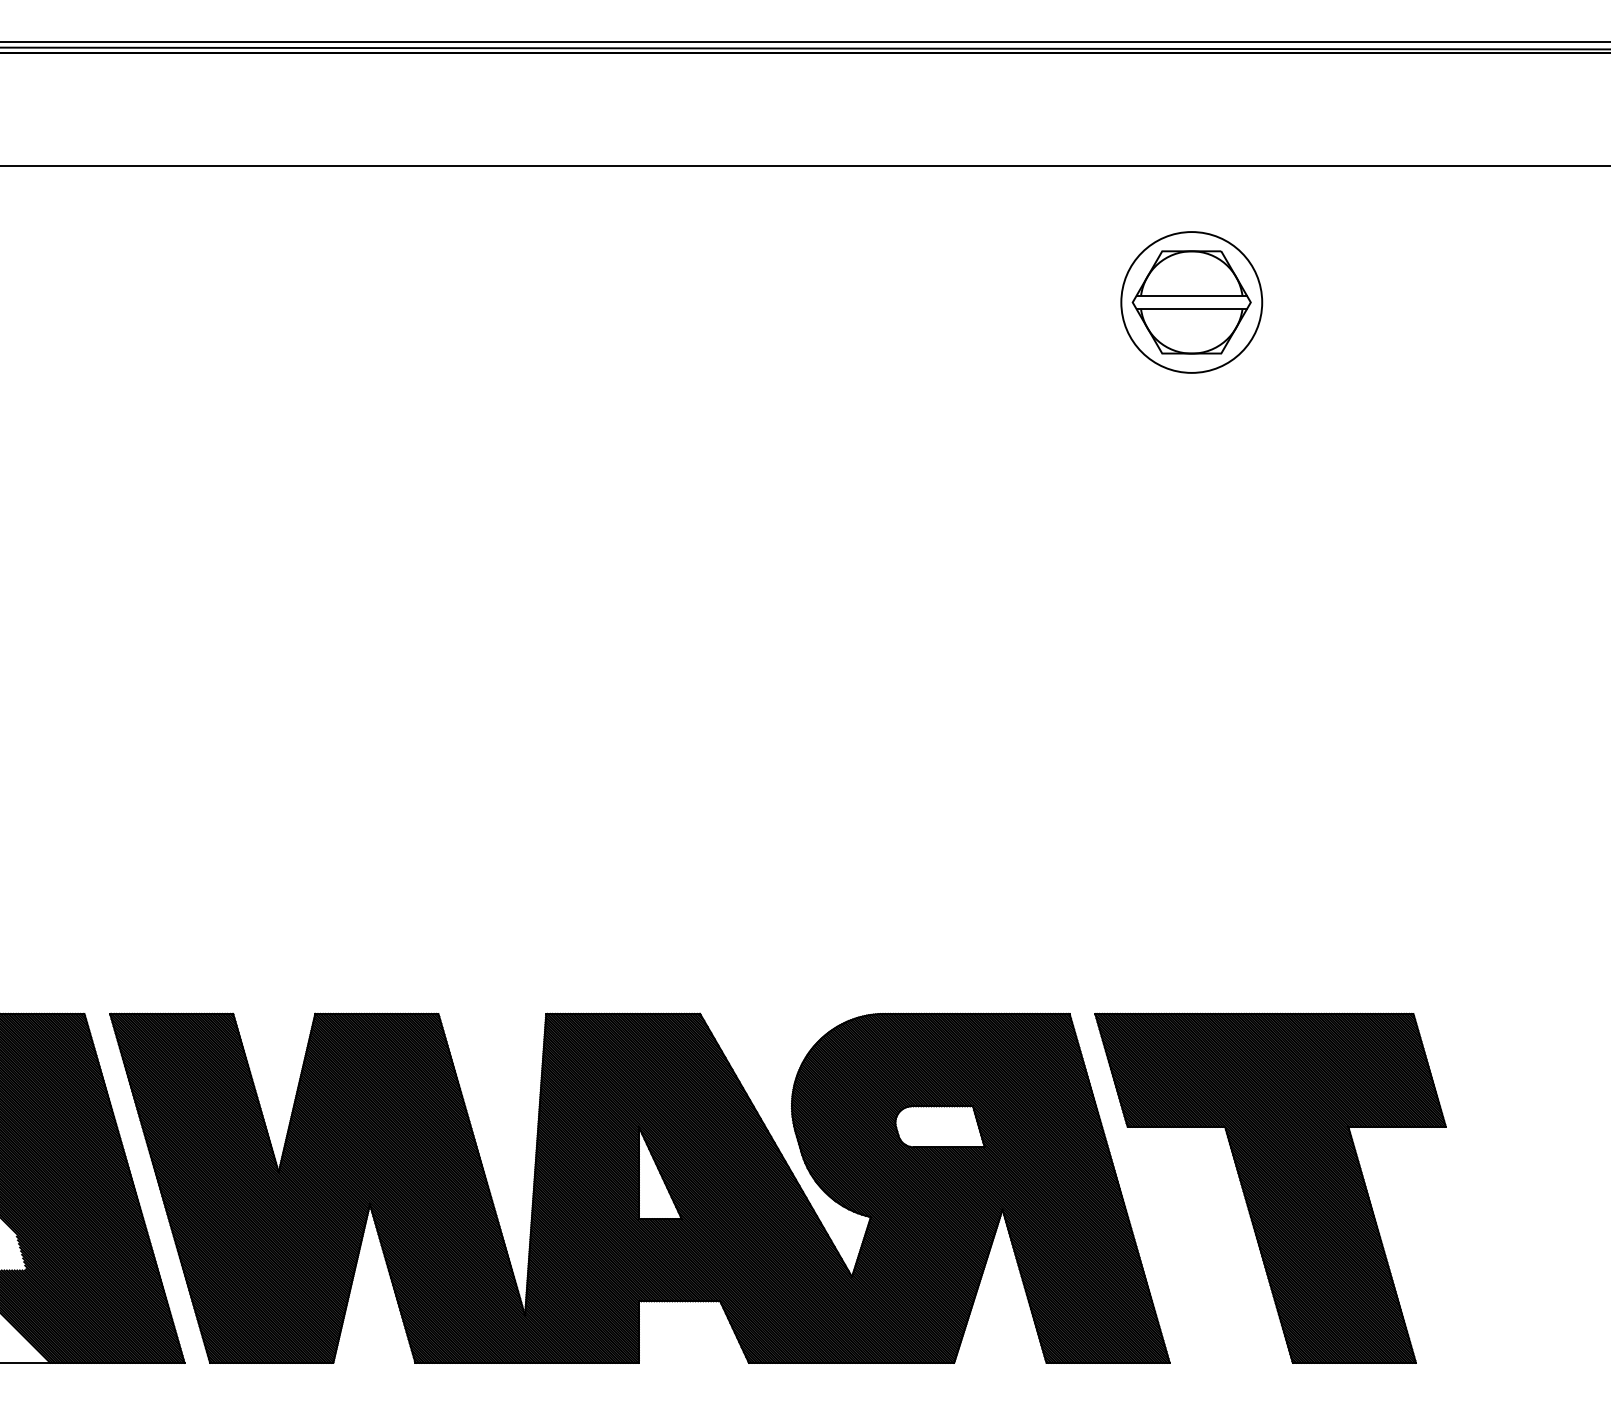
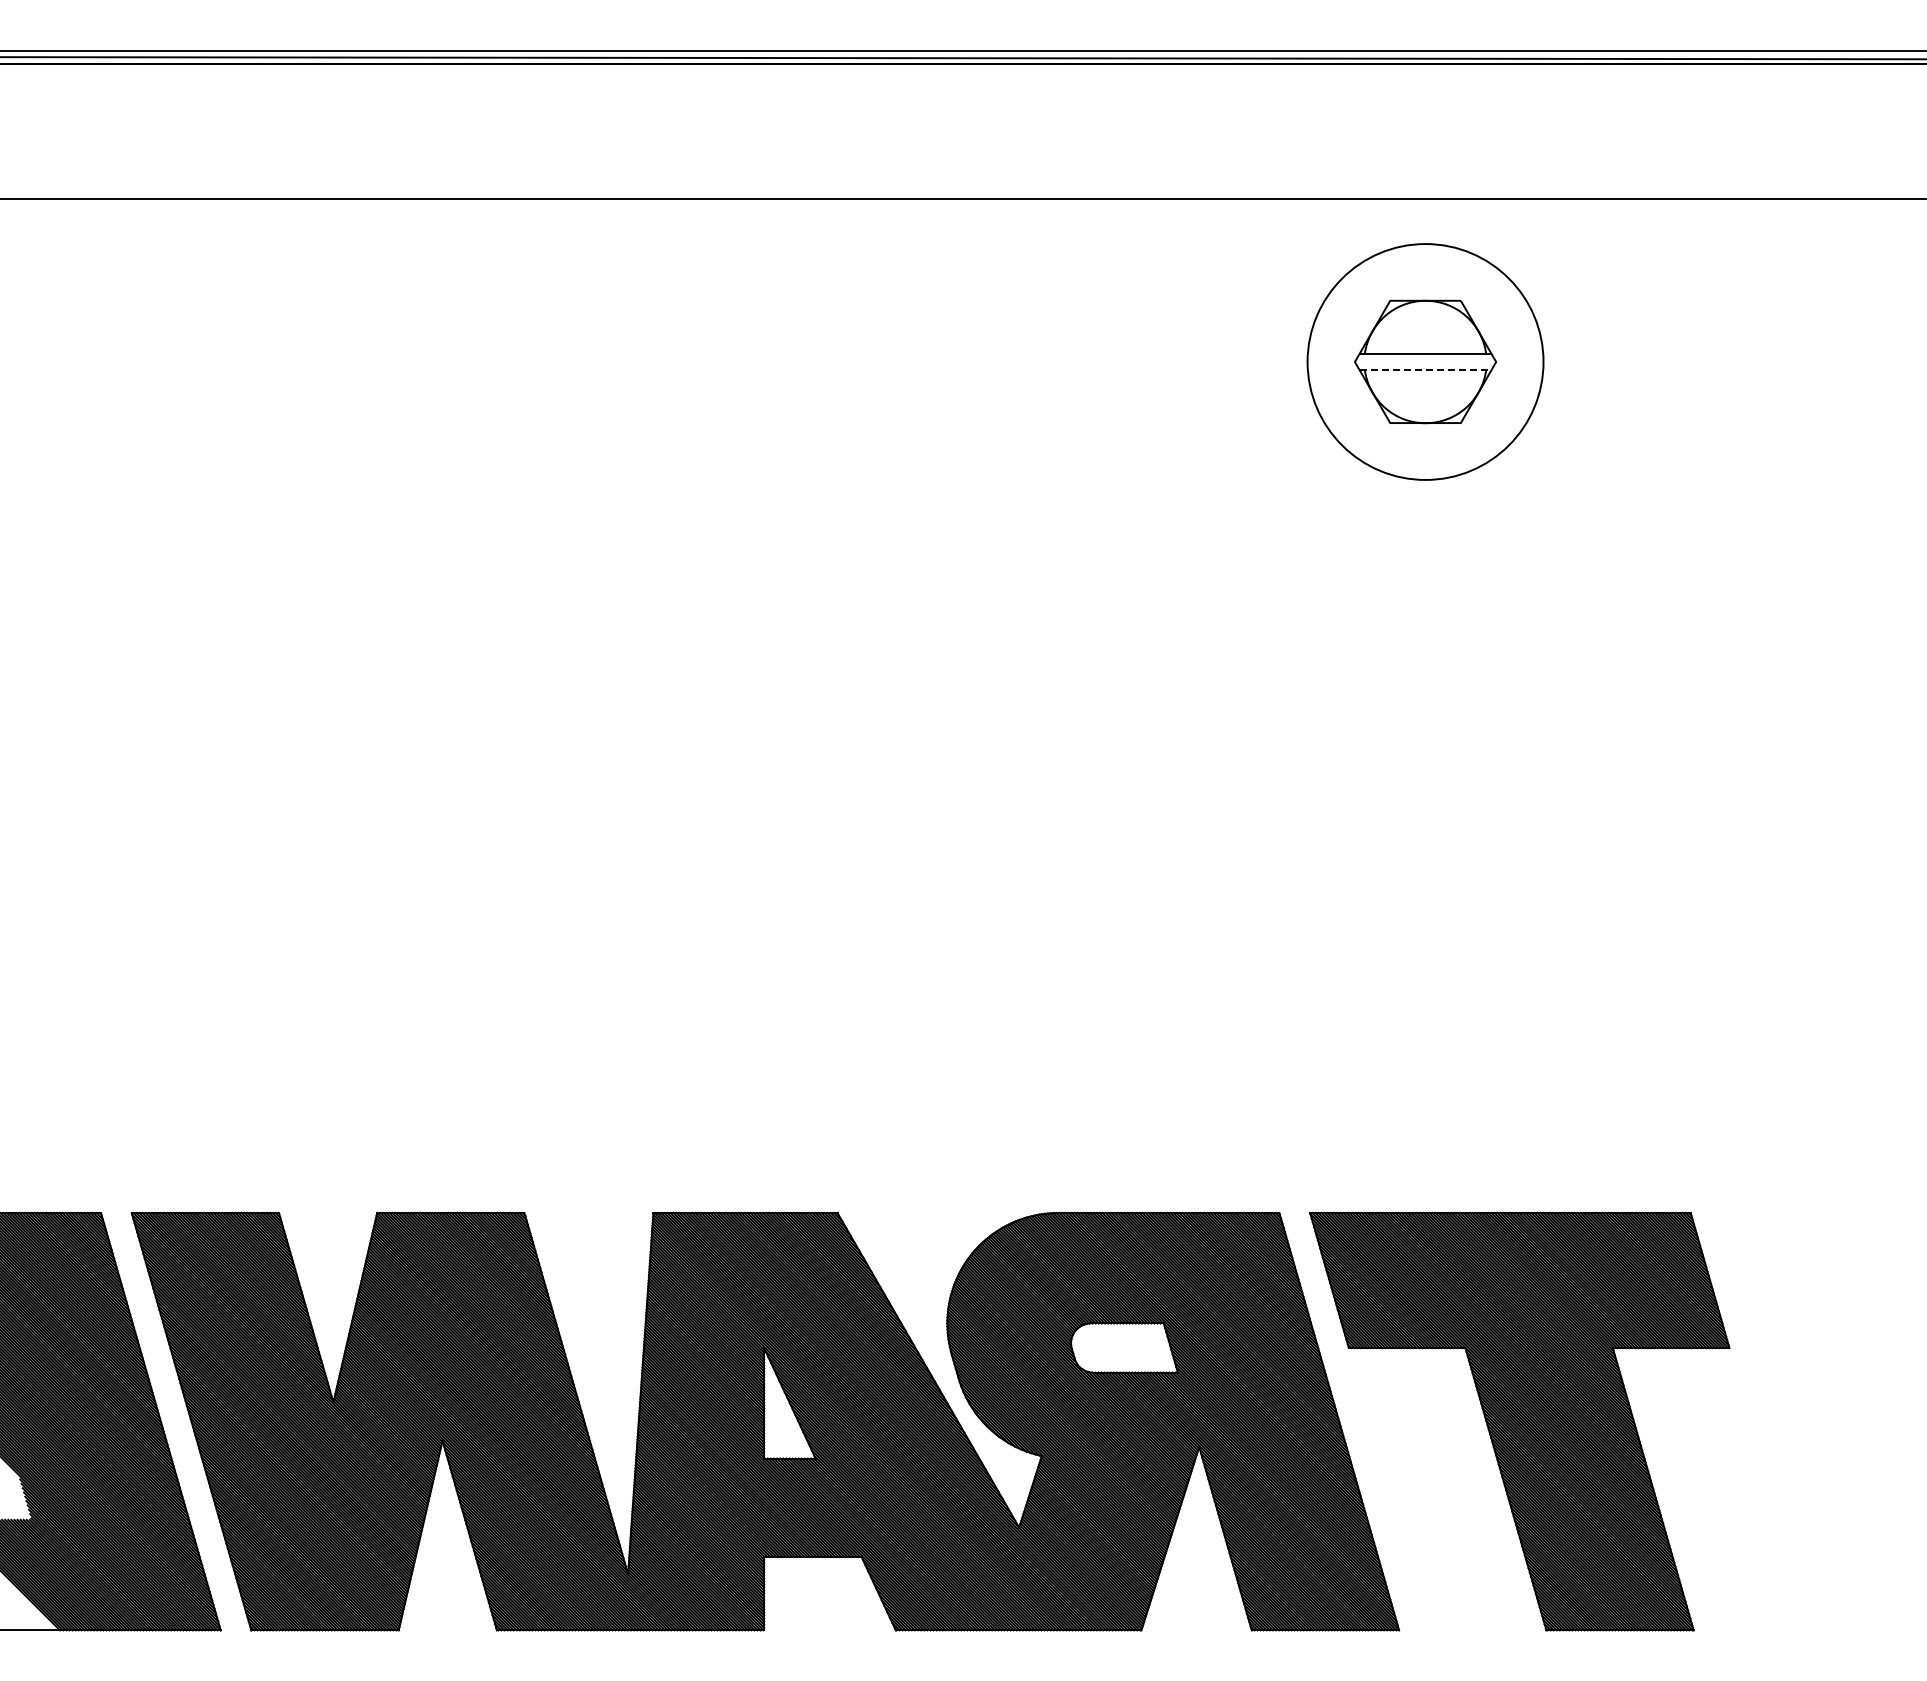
circle: (1191, 302) -> (1425, 361), size x1.4
line: (1191, 309) -> (1425, 370), solid -> dashed

